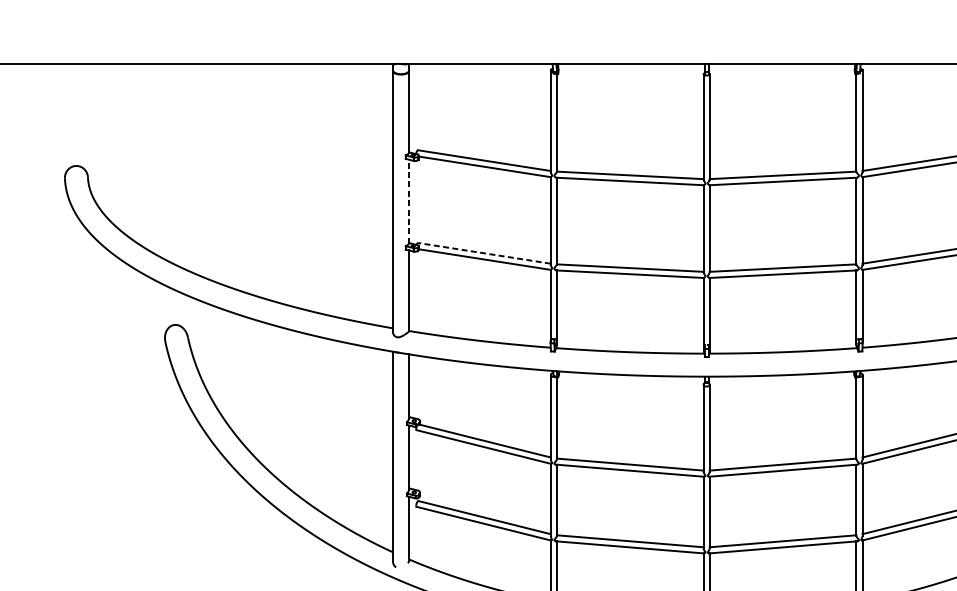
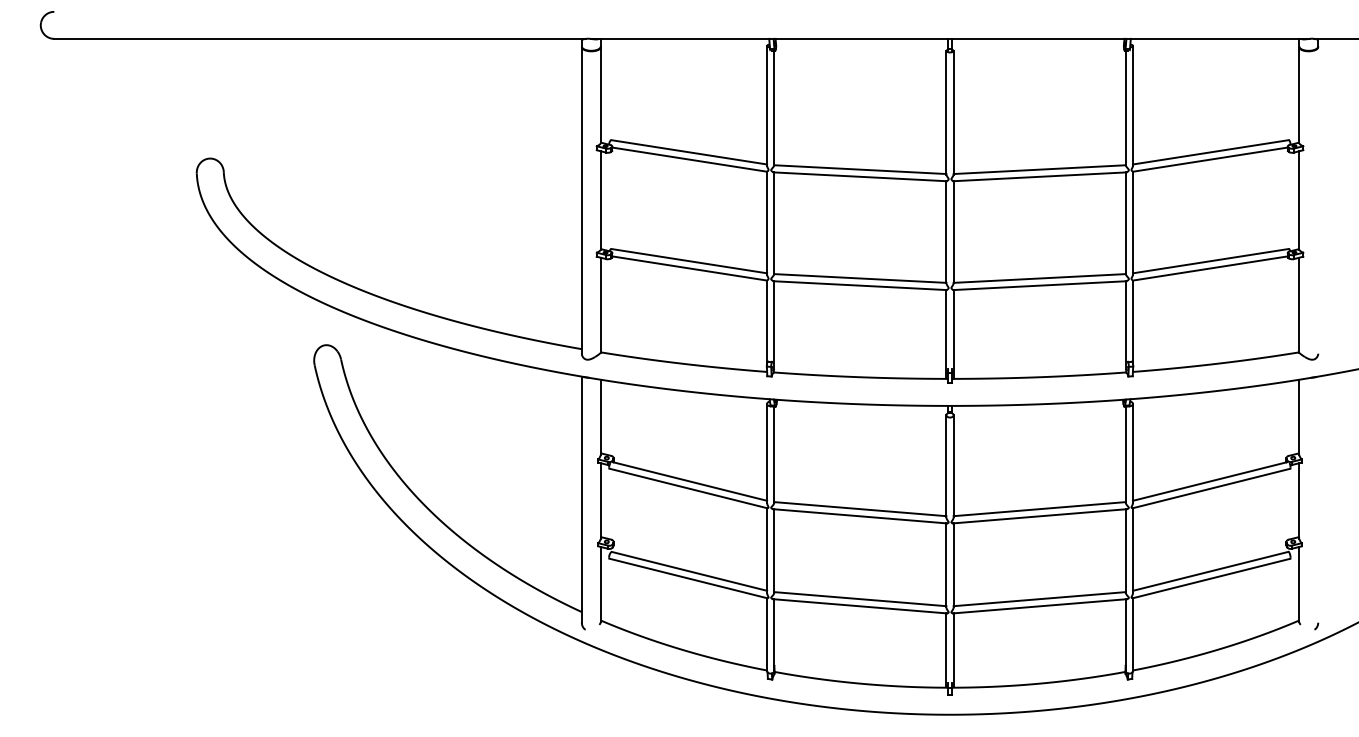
line: (408, 201) -> (600, 200), dashed -> solid
line: (484, 253) -> (689, 261), dashed -> solid

